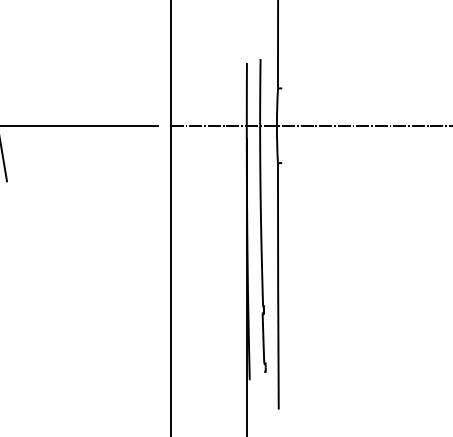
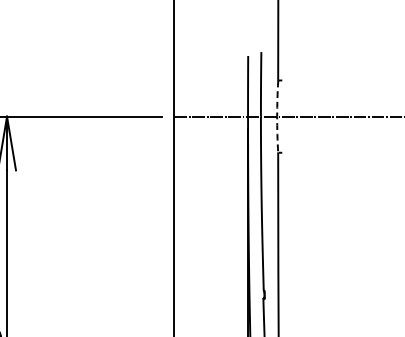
arc: (276, 125) -> (276, 116), solid -> dashed

